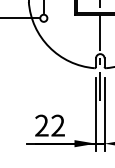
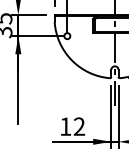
text: (41, 125) -> (65, 126), 22 -> 12

